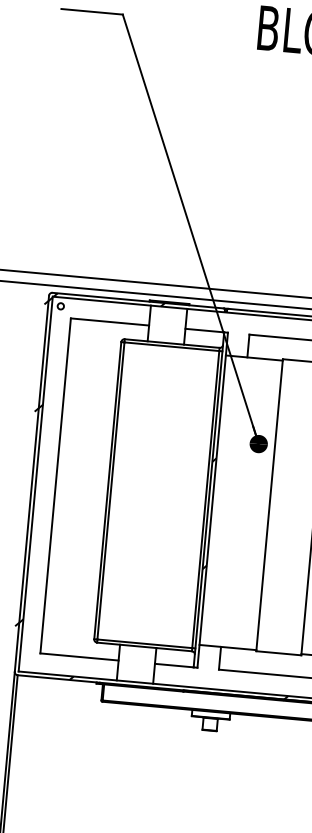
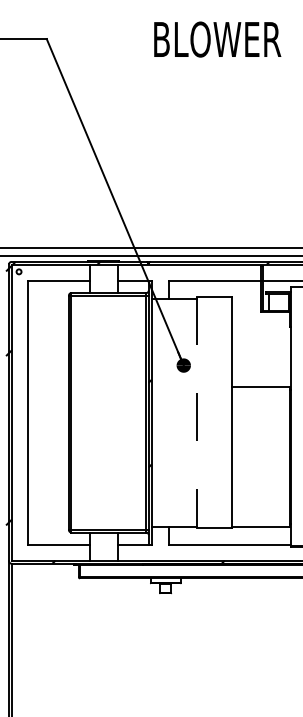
line: (269, 506) -> (196, 413), solid -> dashed

